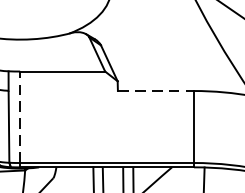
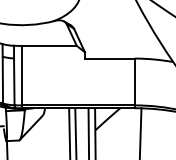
line: (155, 90) -> (109, 58), dashed -> solid
line: (20, 117) -> (21, 75), dashed -> solid

